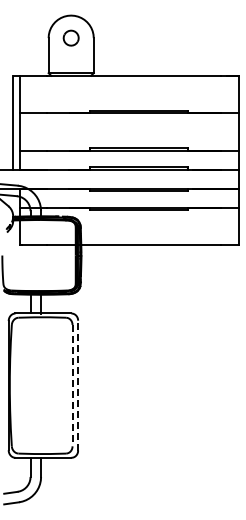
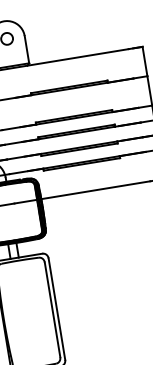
line: (72, 385) -> (52, 309), dashed -> solid
line: (78, 385) -> (57, 308), dashed -> solid

